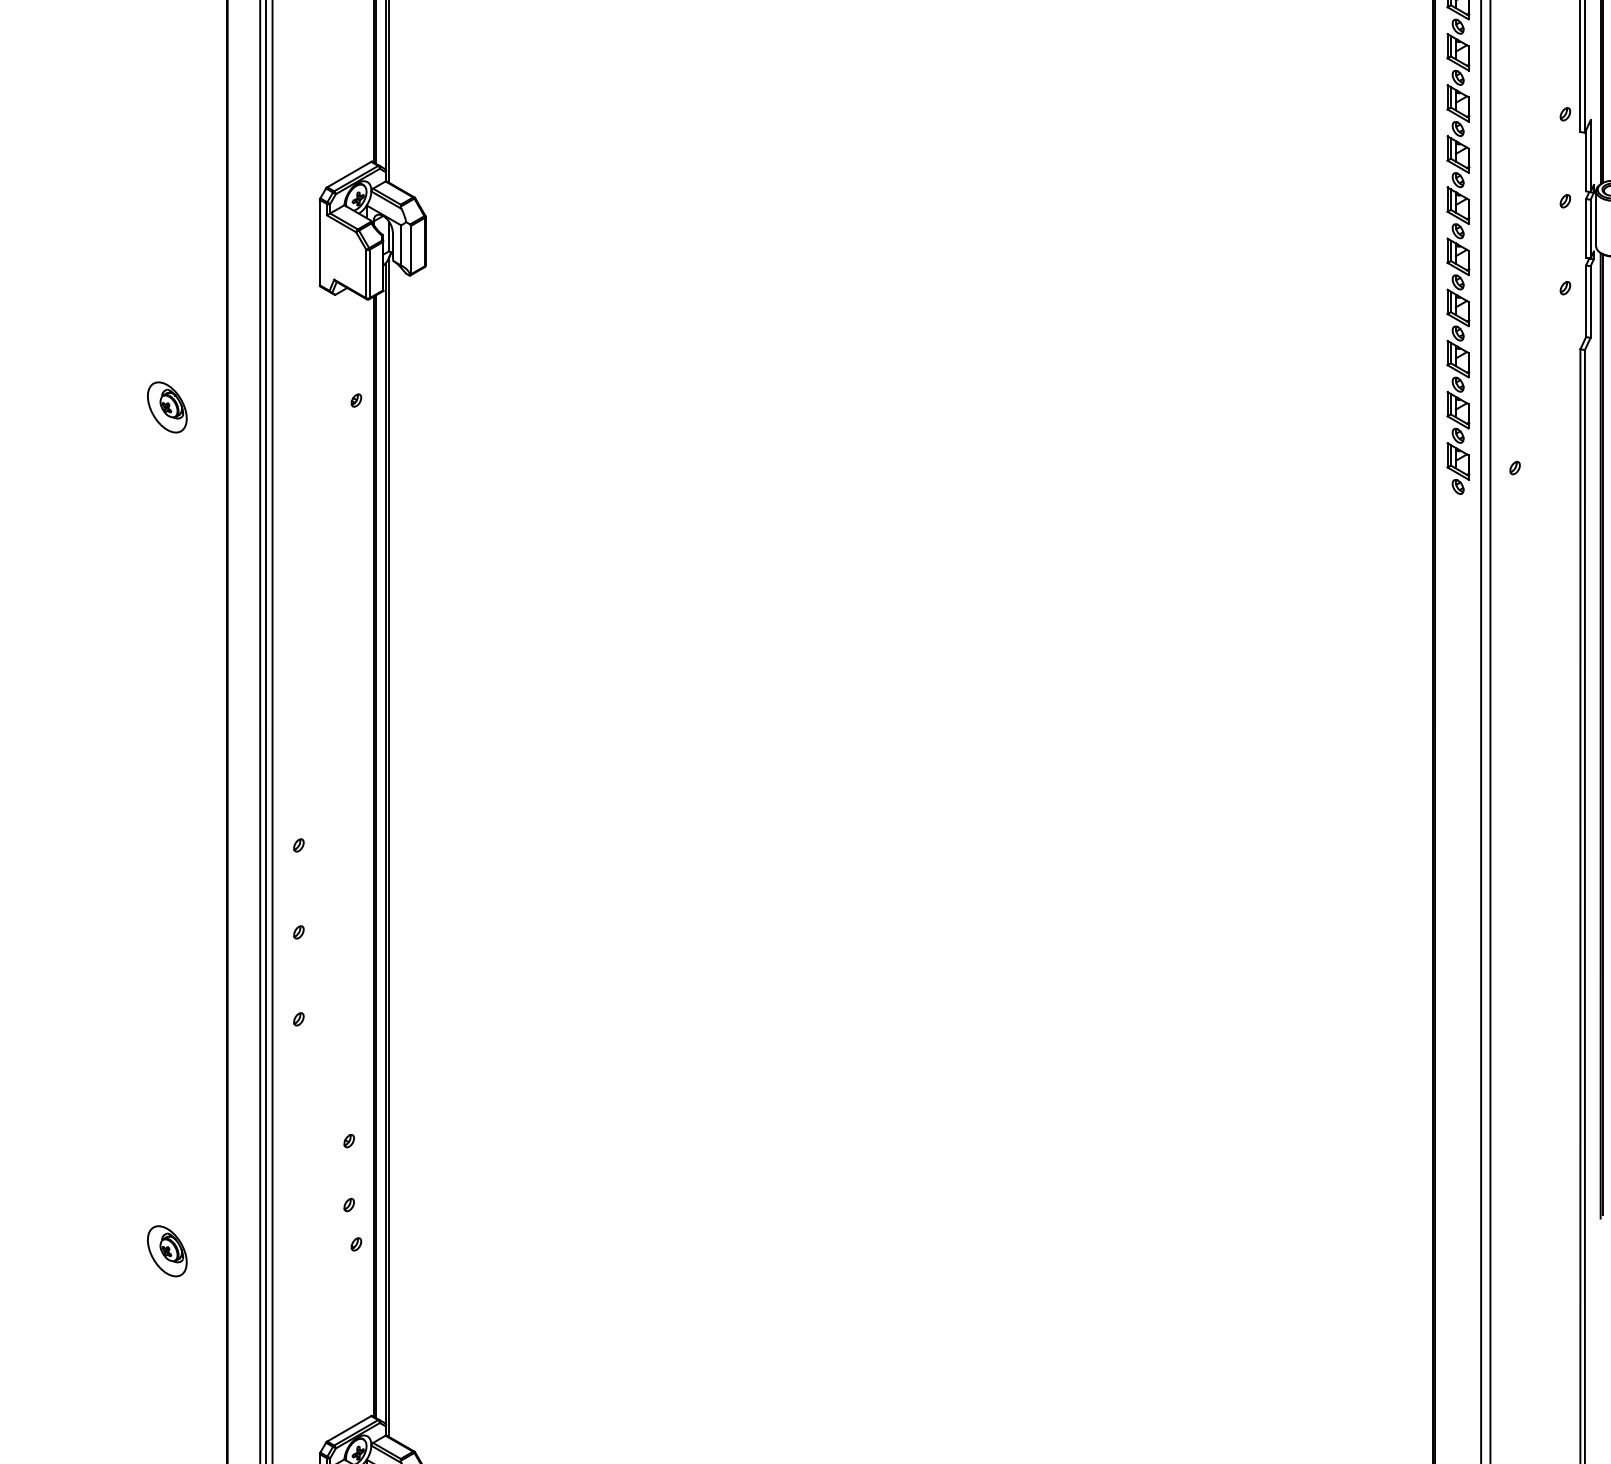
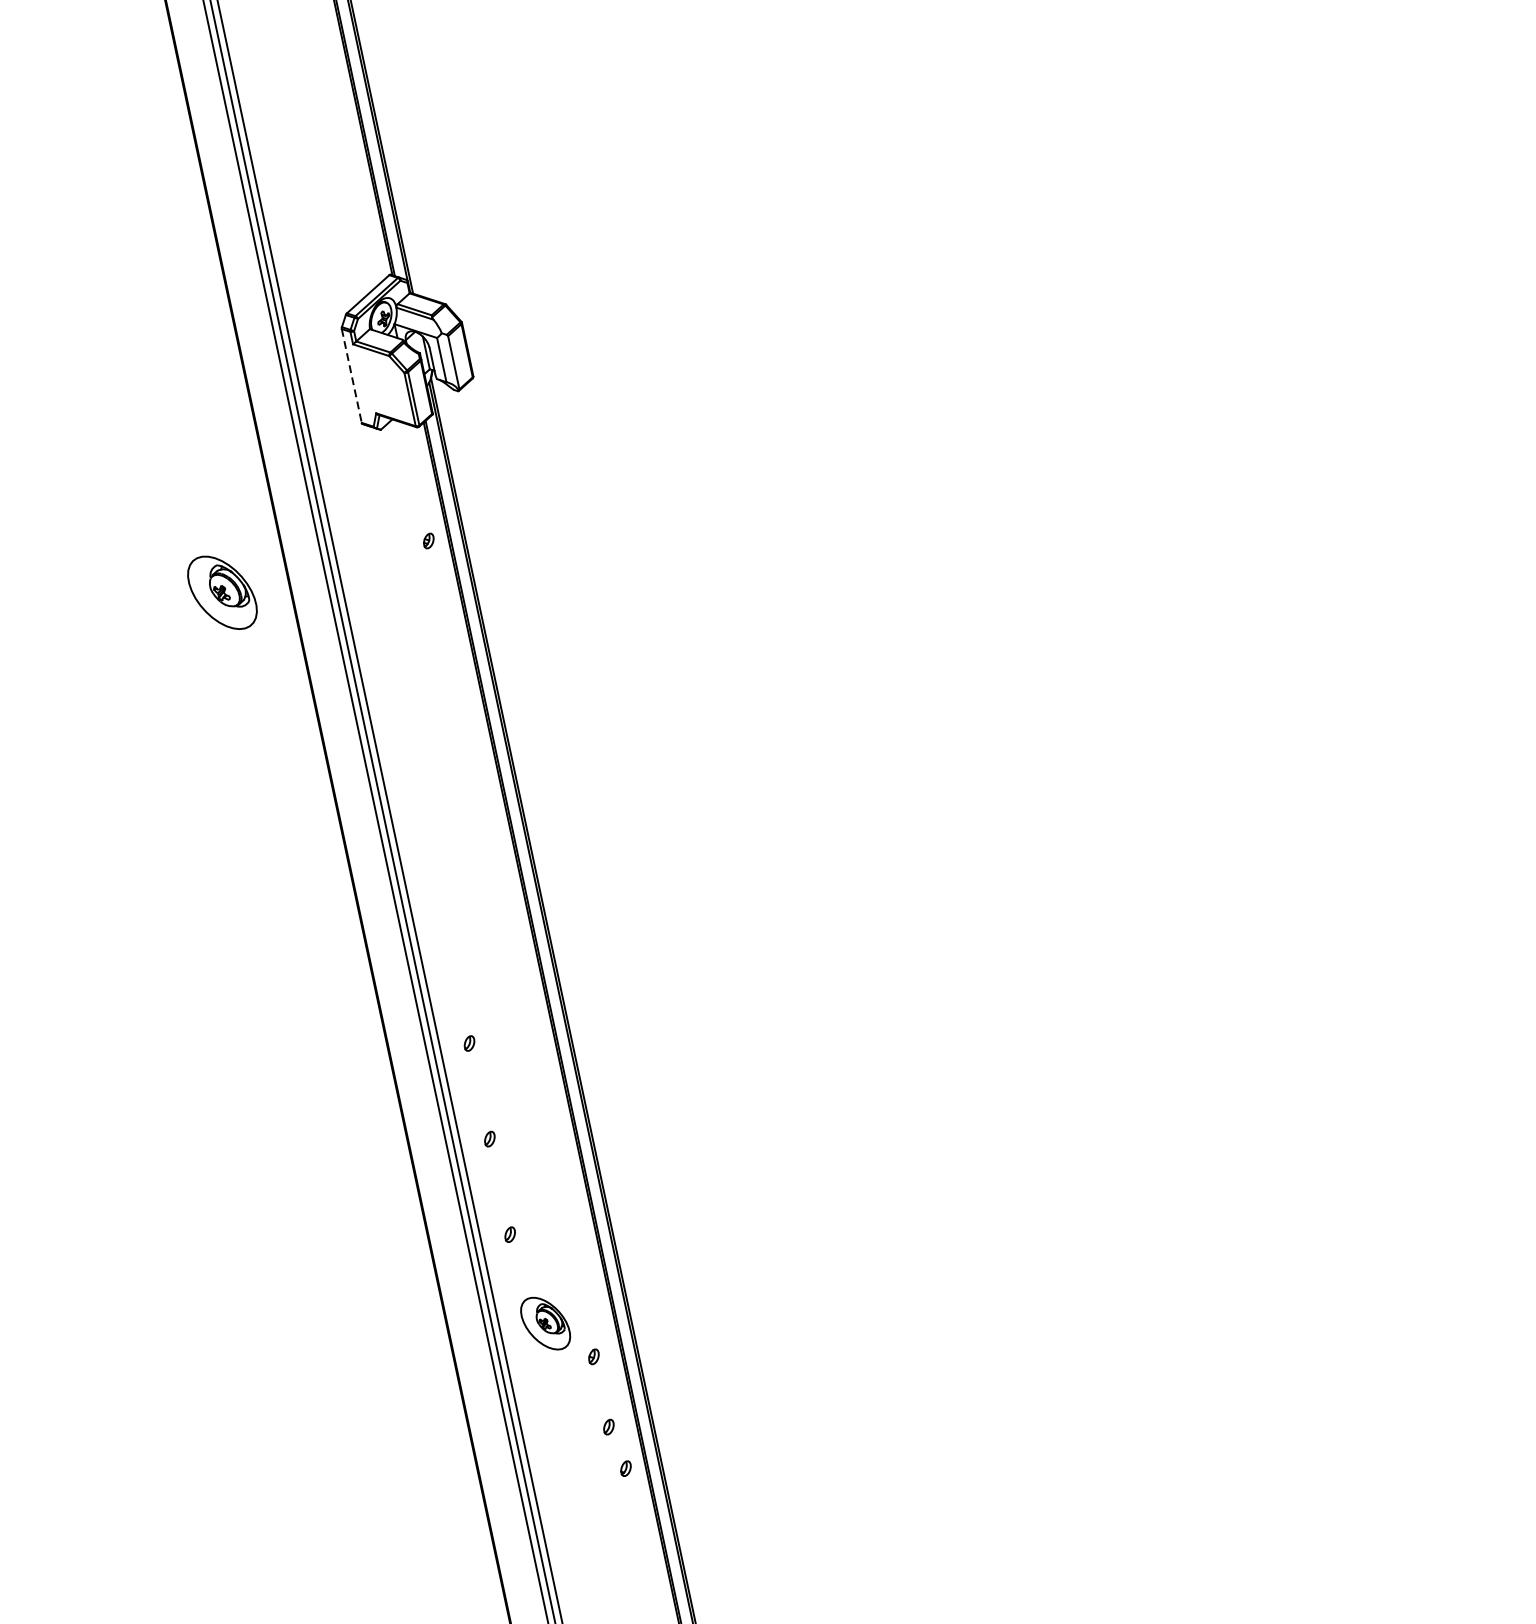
line: (319, 242) -> (351, 375), solid -> dashed
part: (167, 407) -> (222, 592), size x1.4
part: (167, 1251) -> (545, 1323), moved

